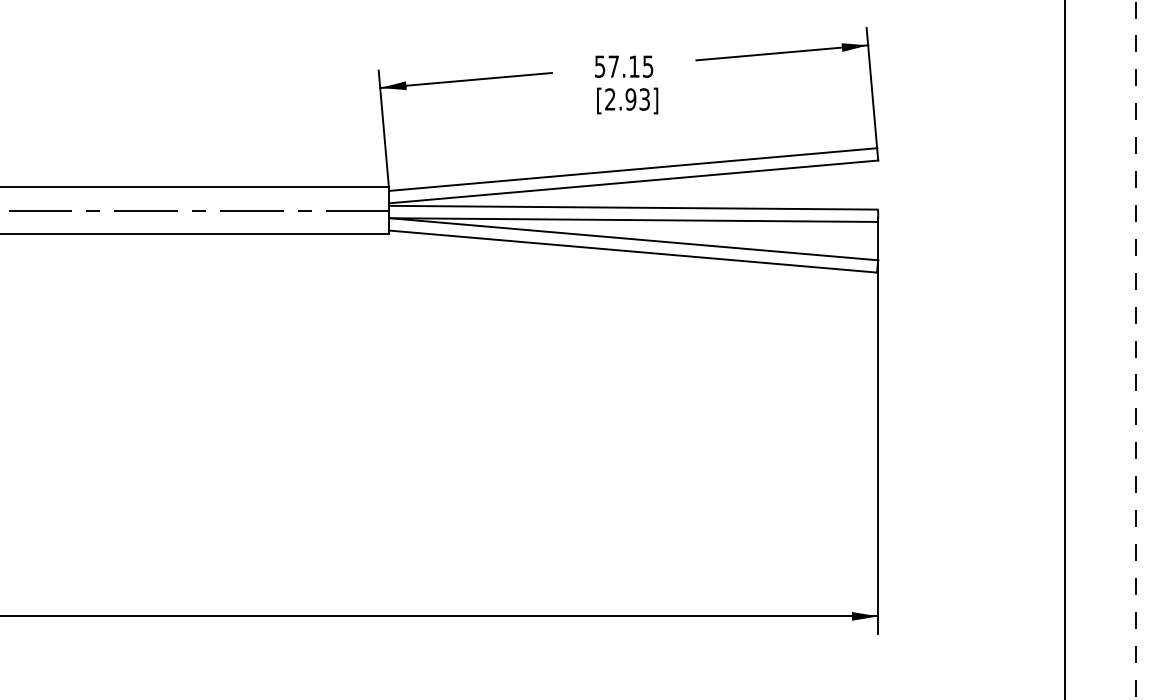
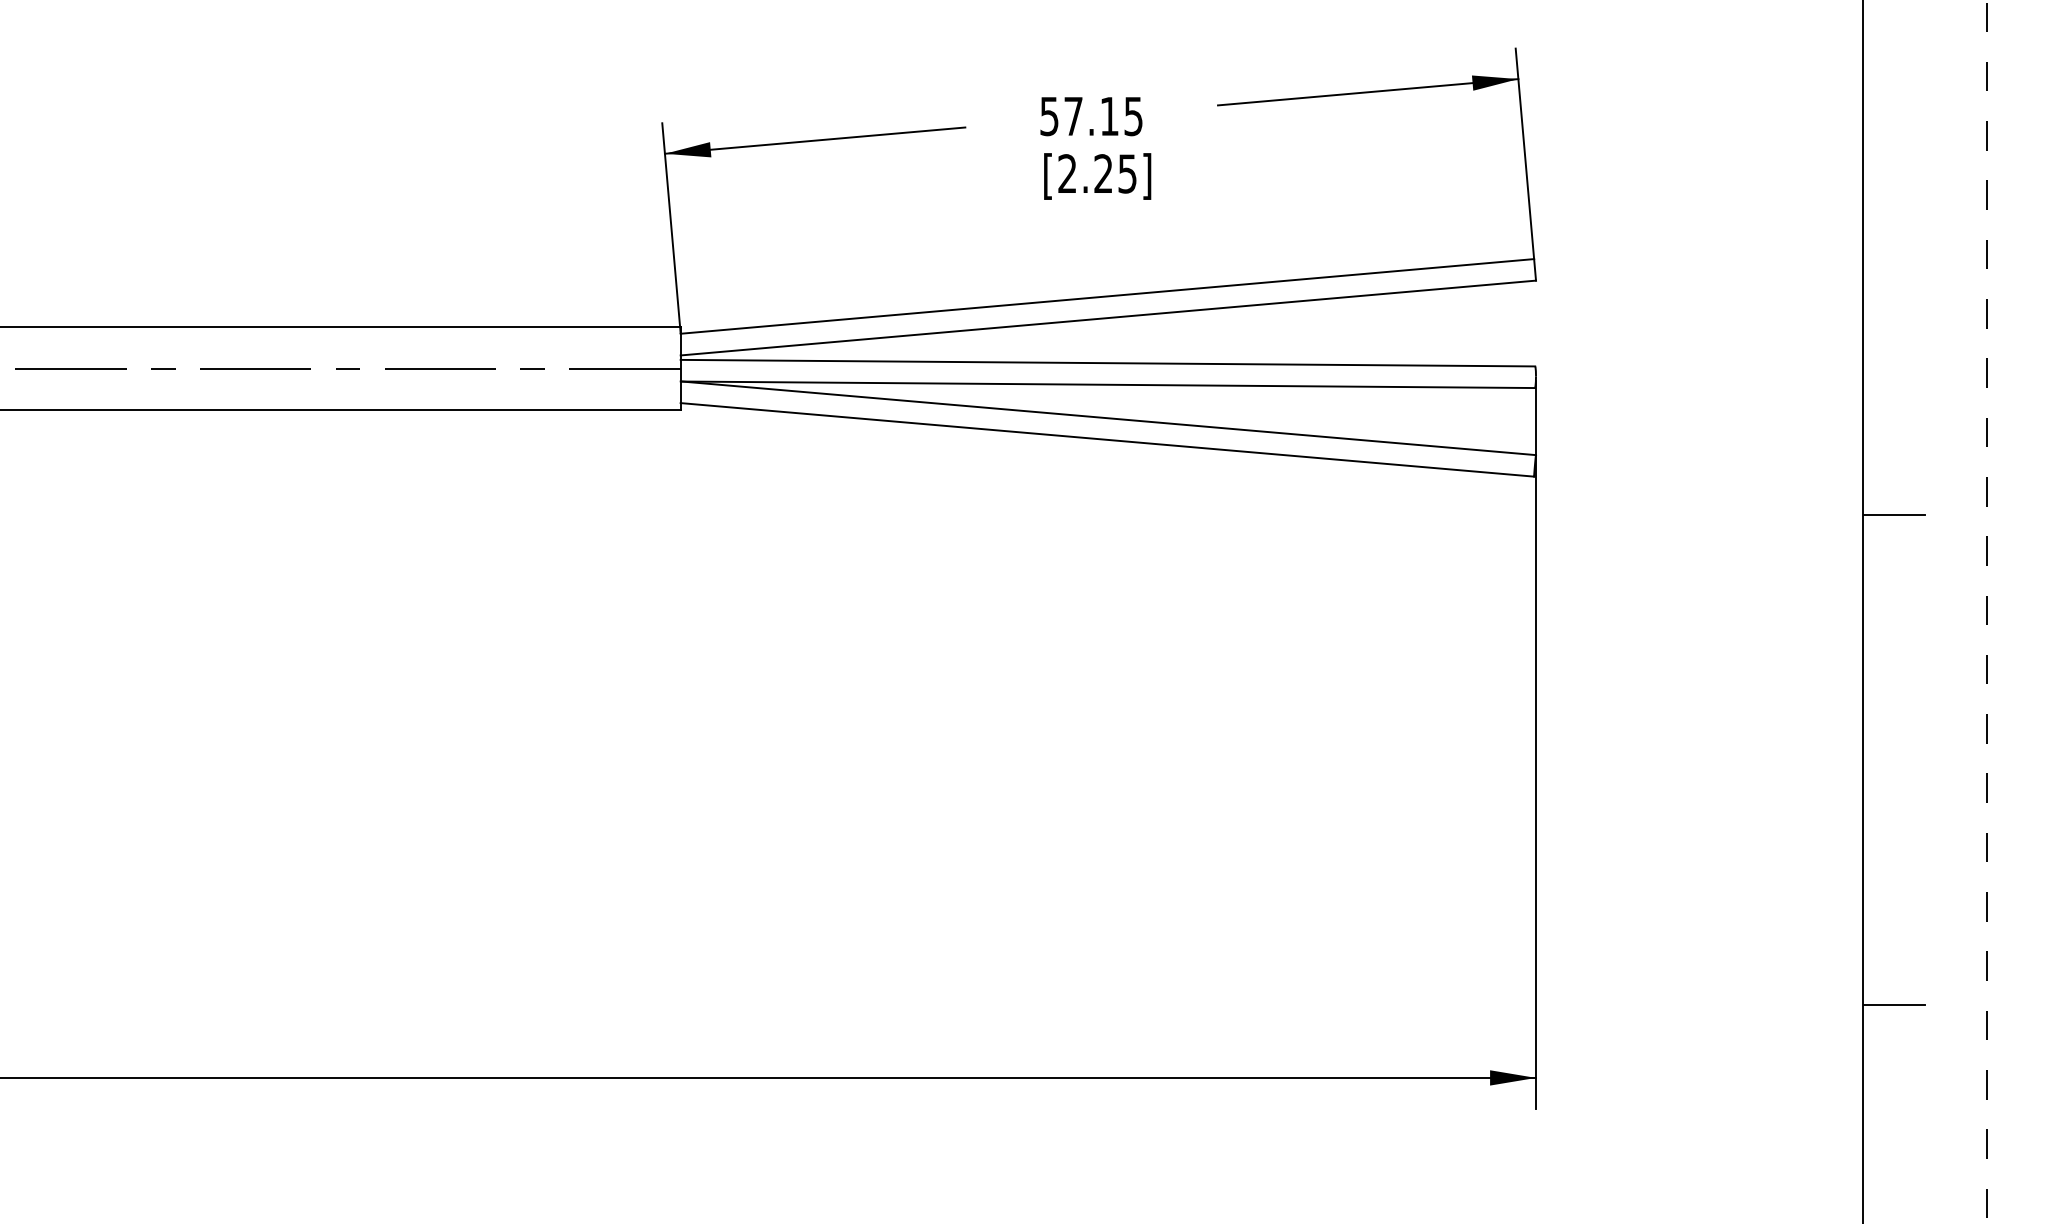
text: (637, 99) -> (1114, 173), [2.93] -> [2.25]
line: (1082, 294) -> (1893, 514), added
line: (1082, 574) -> (1893, 1004), added

